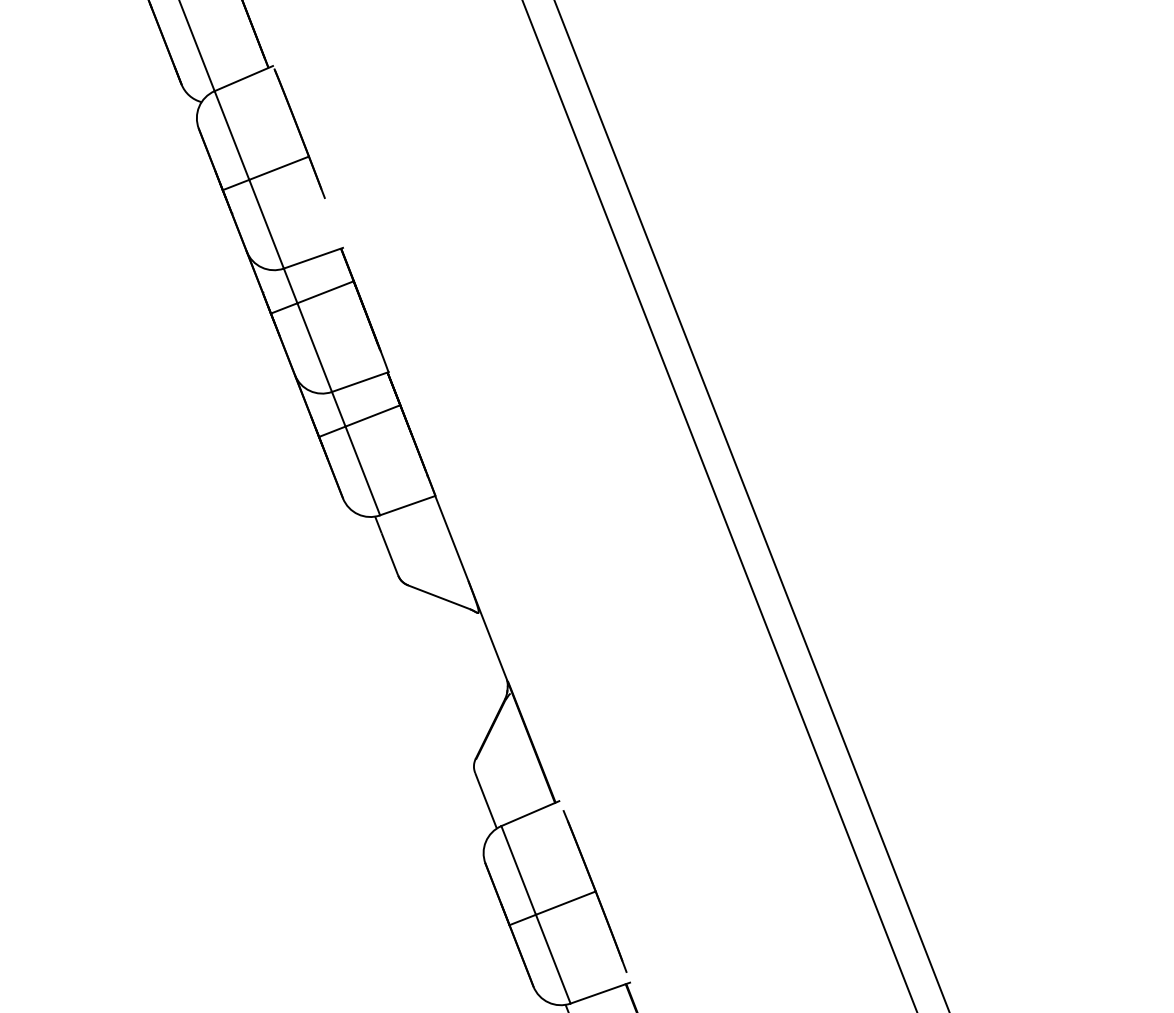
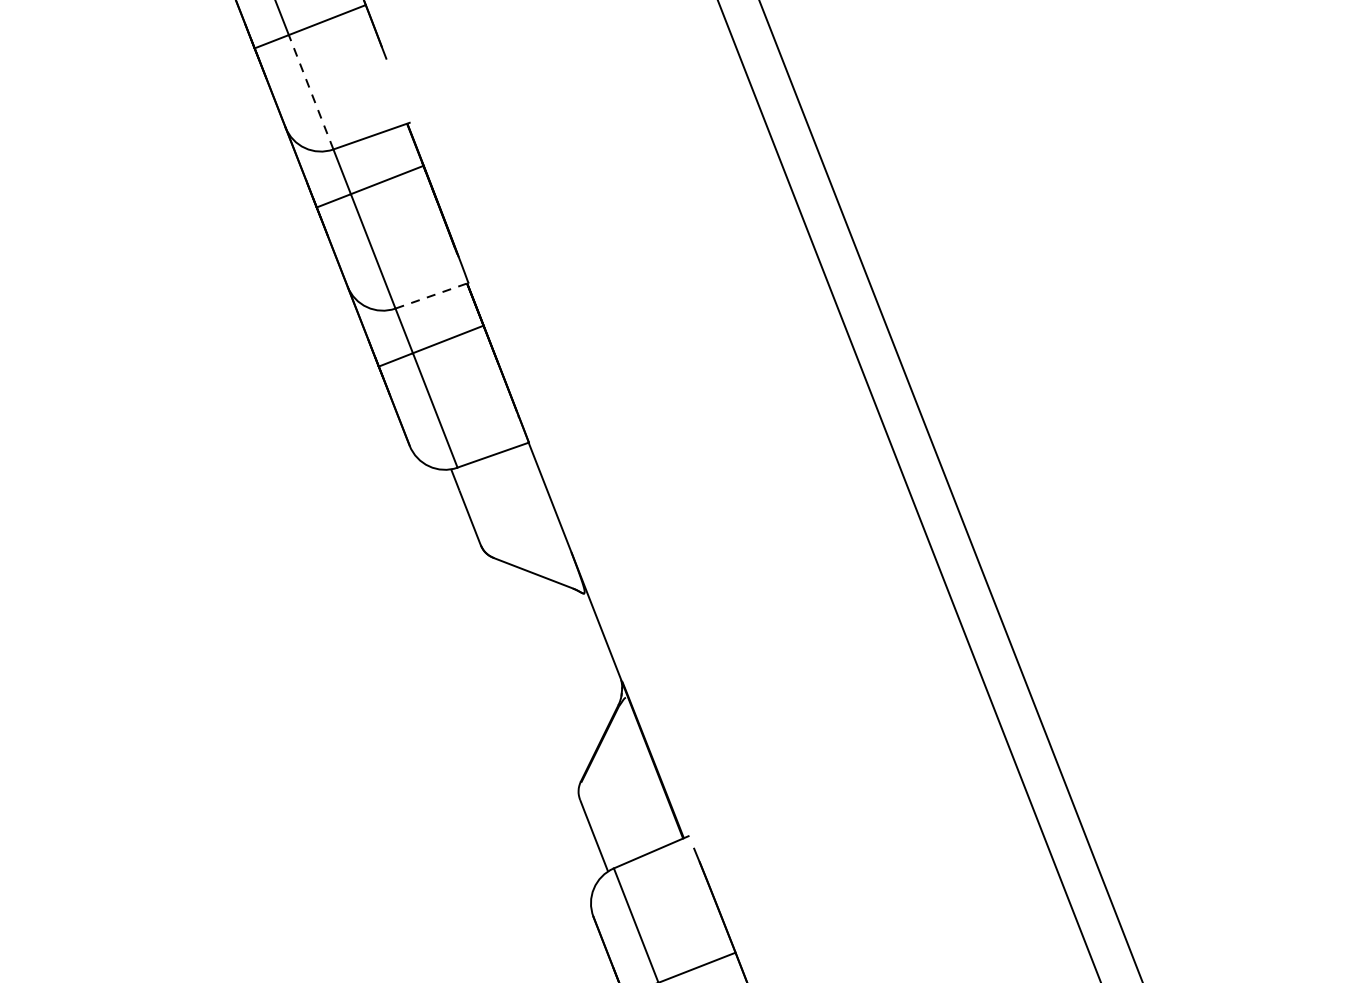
line: (266, 224) -> (311, 92), solid -> dashed
line: (360, 382) -> (432, 296), solid -> dashed

